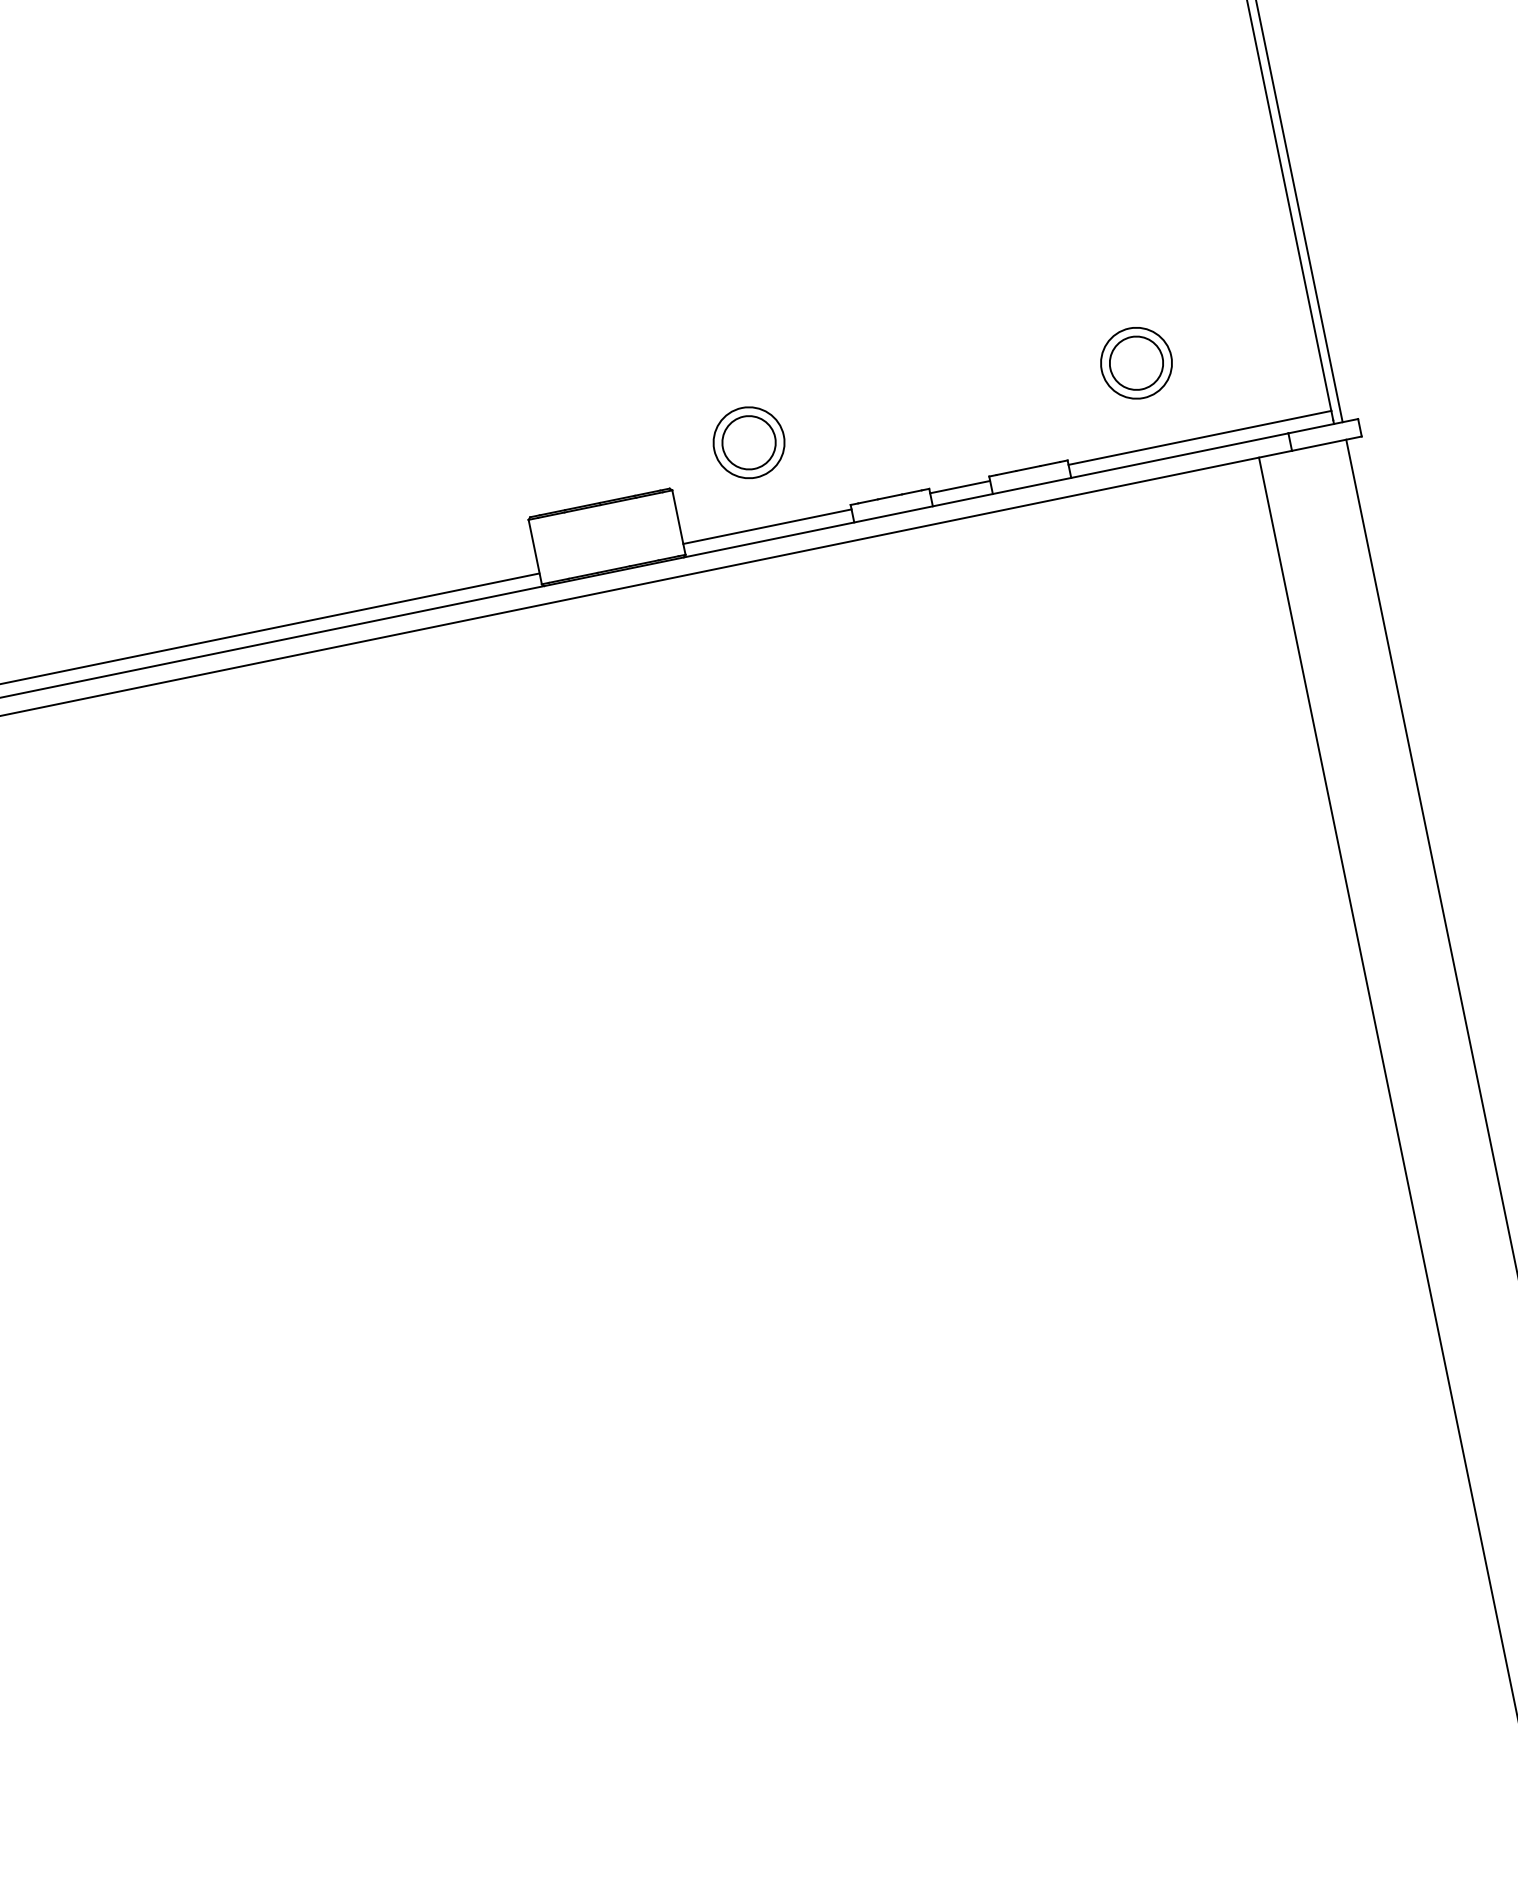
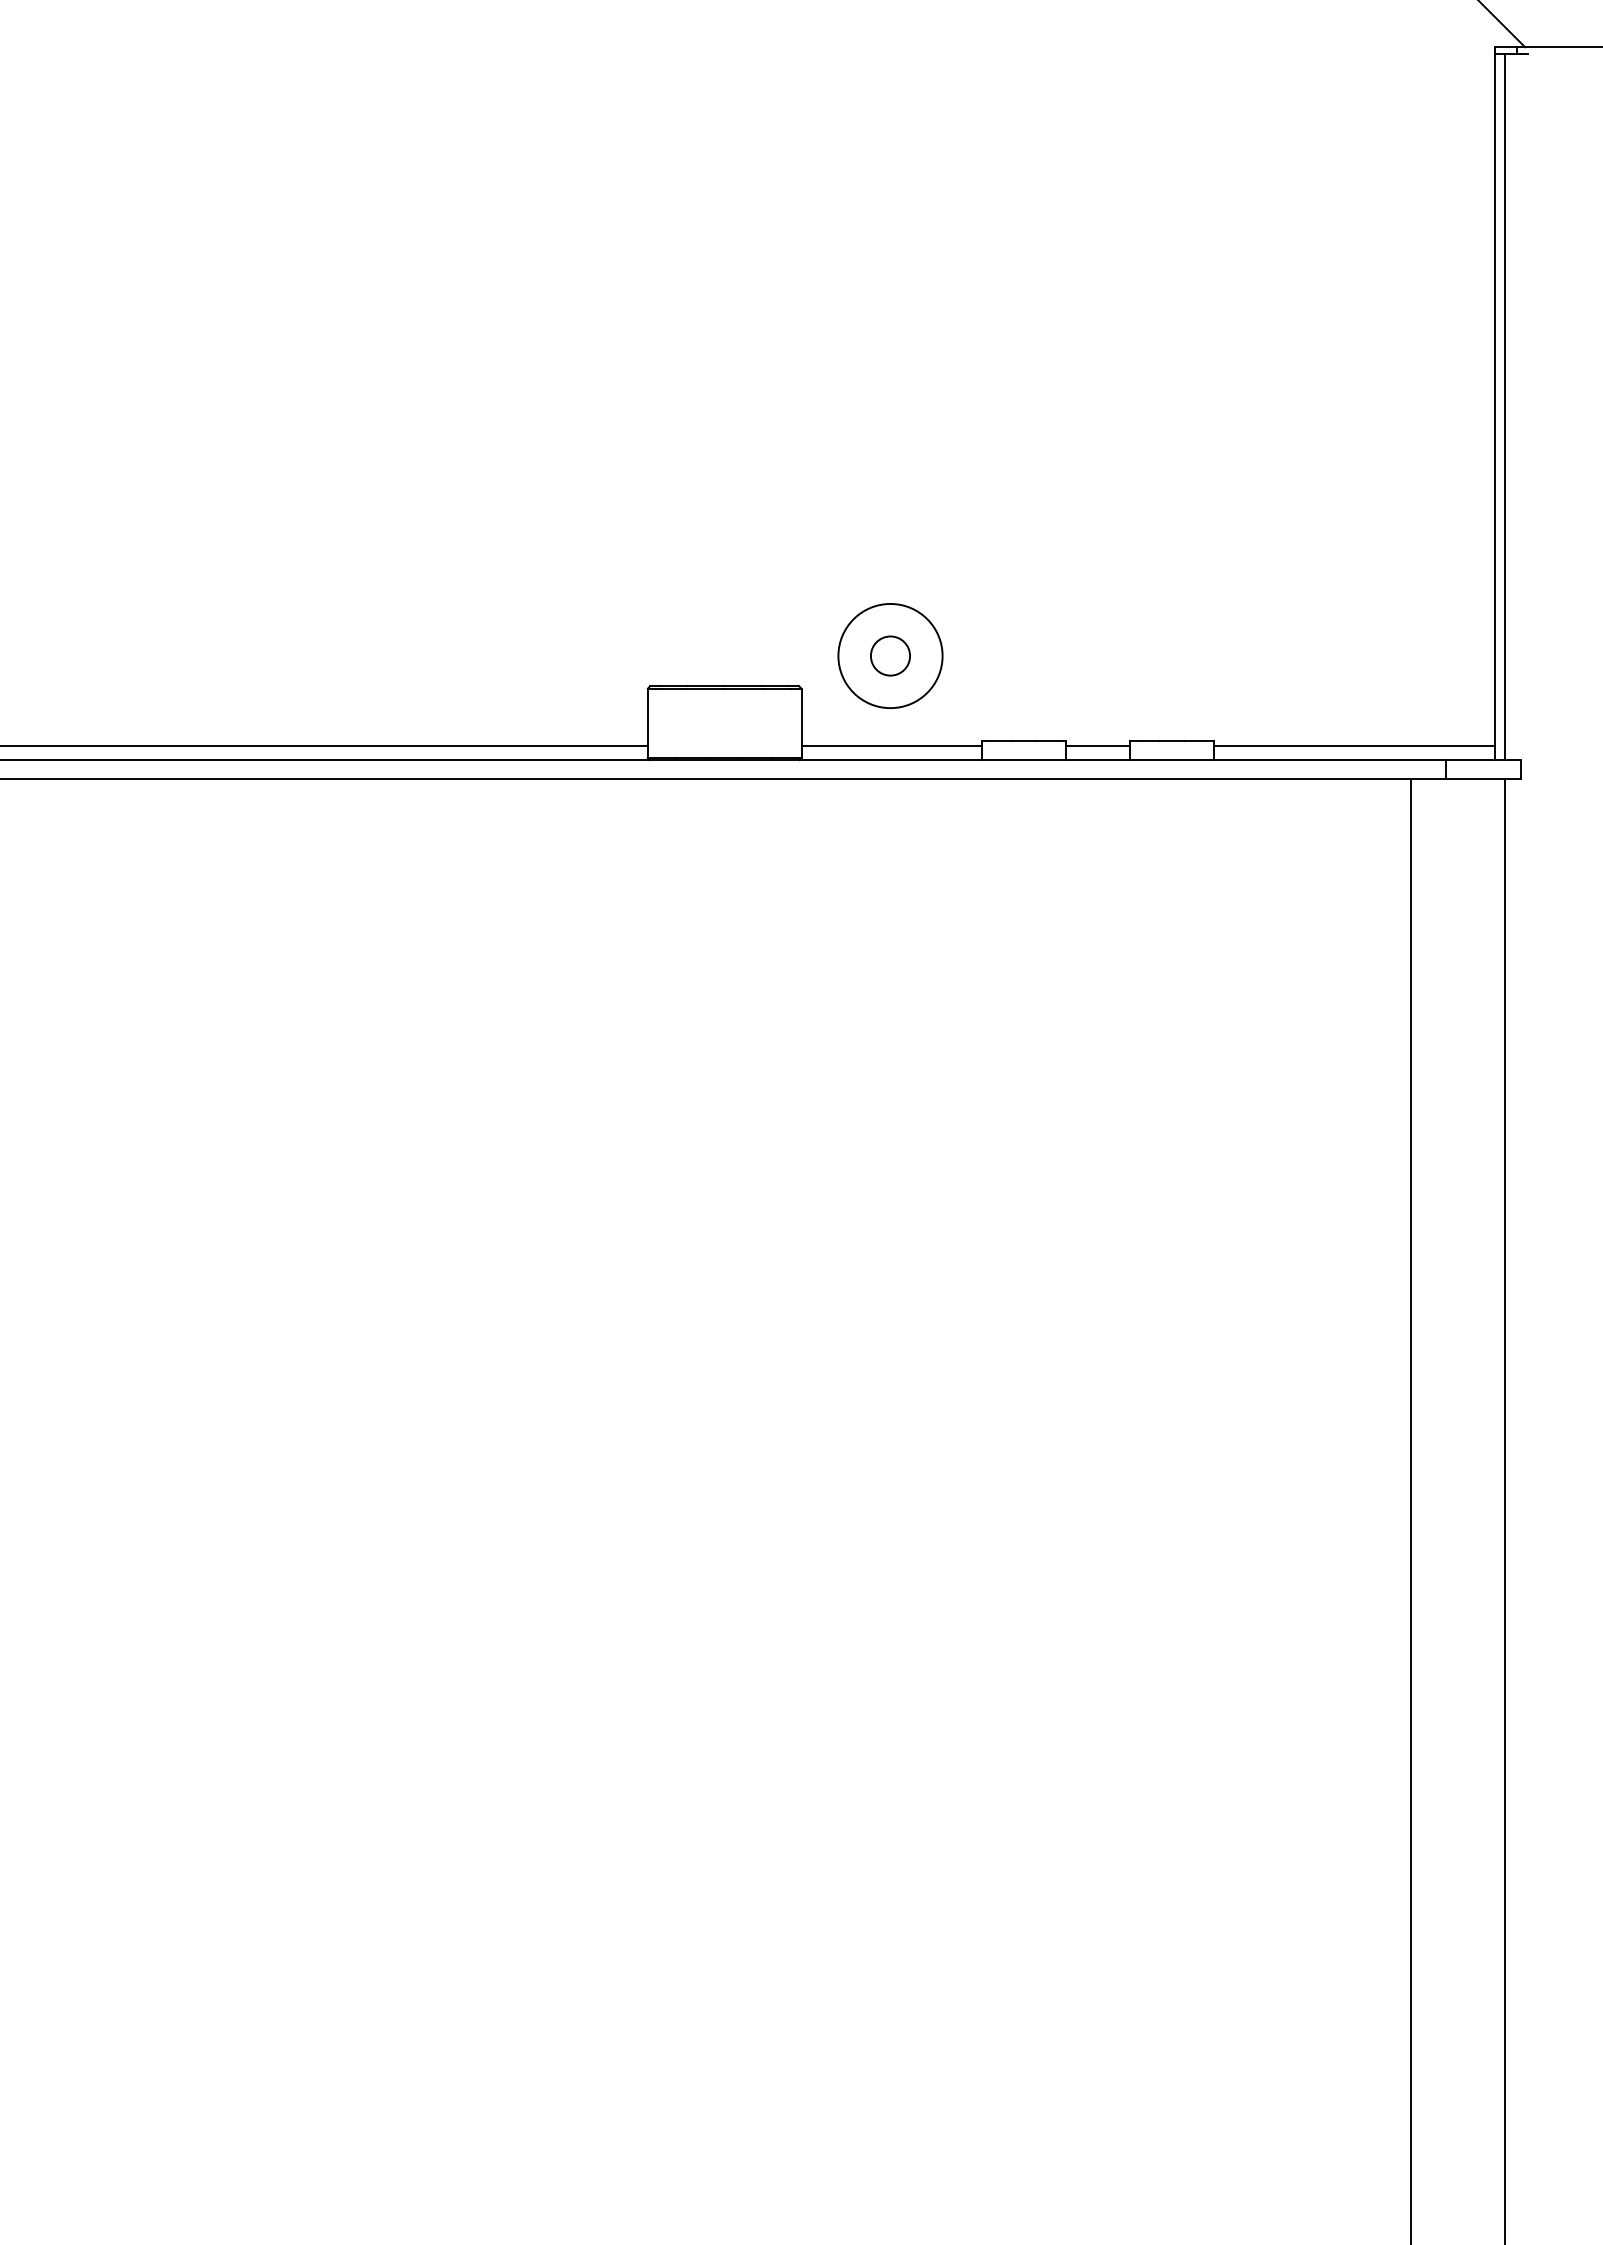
part: (1136, 363) -> (1305, 656), removed
circle: (748, 442) -> (890, 655), size x1.4
circle: (749, 443) -> (890, 656), size x0.7

